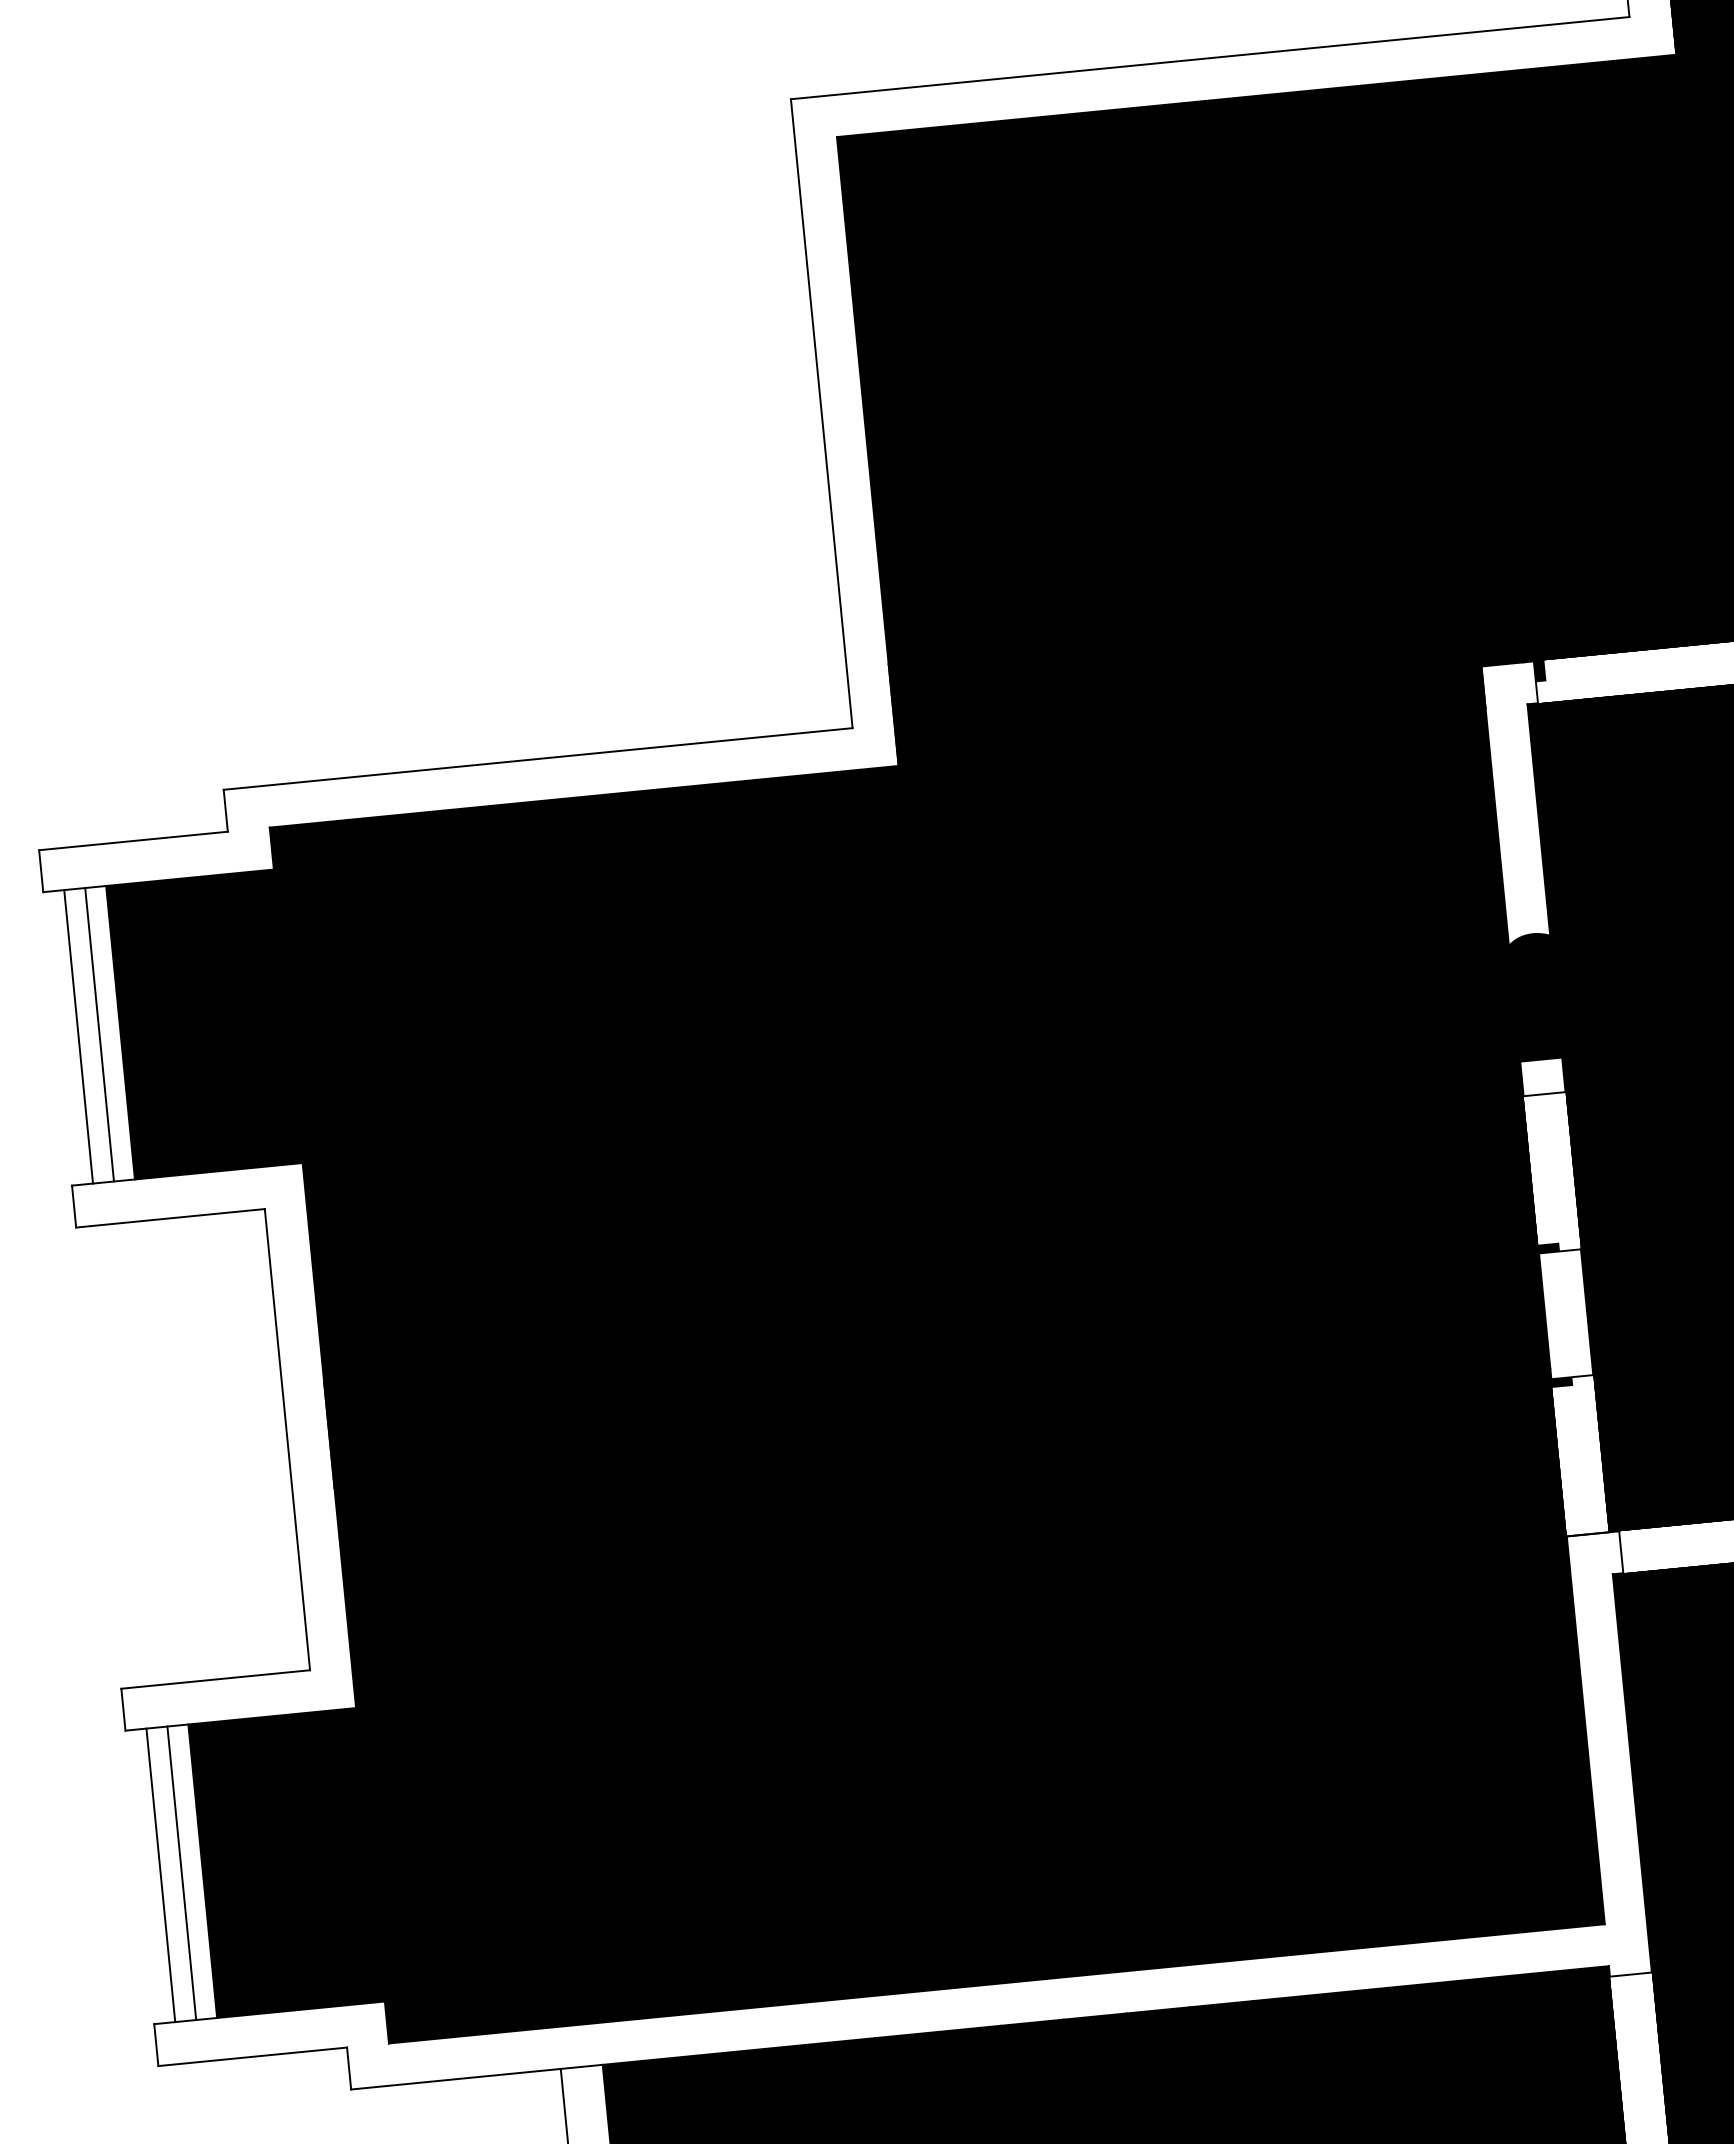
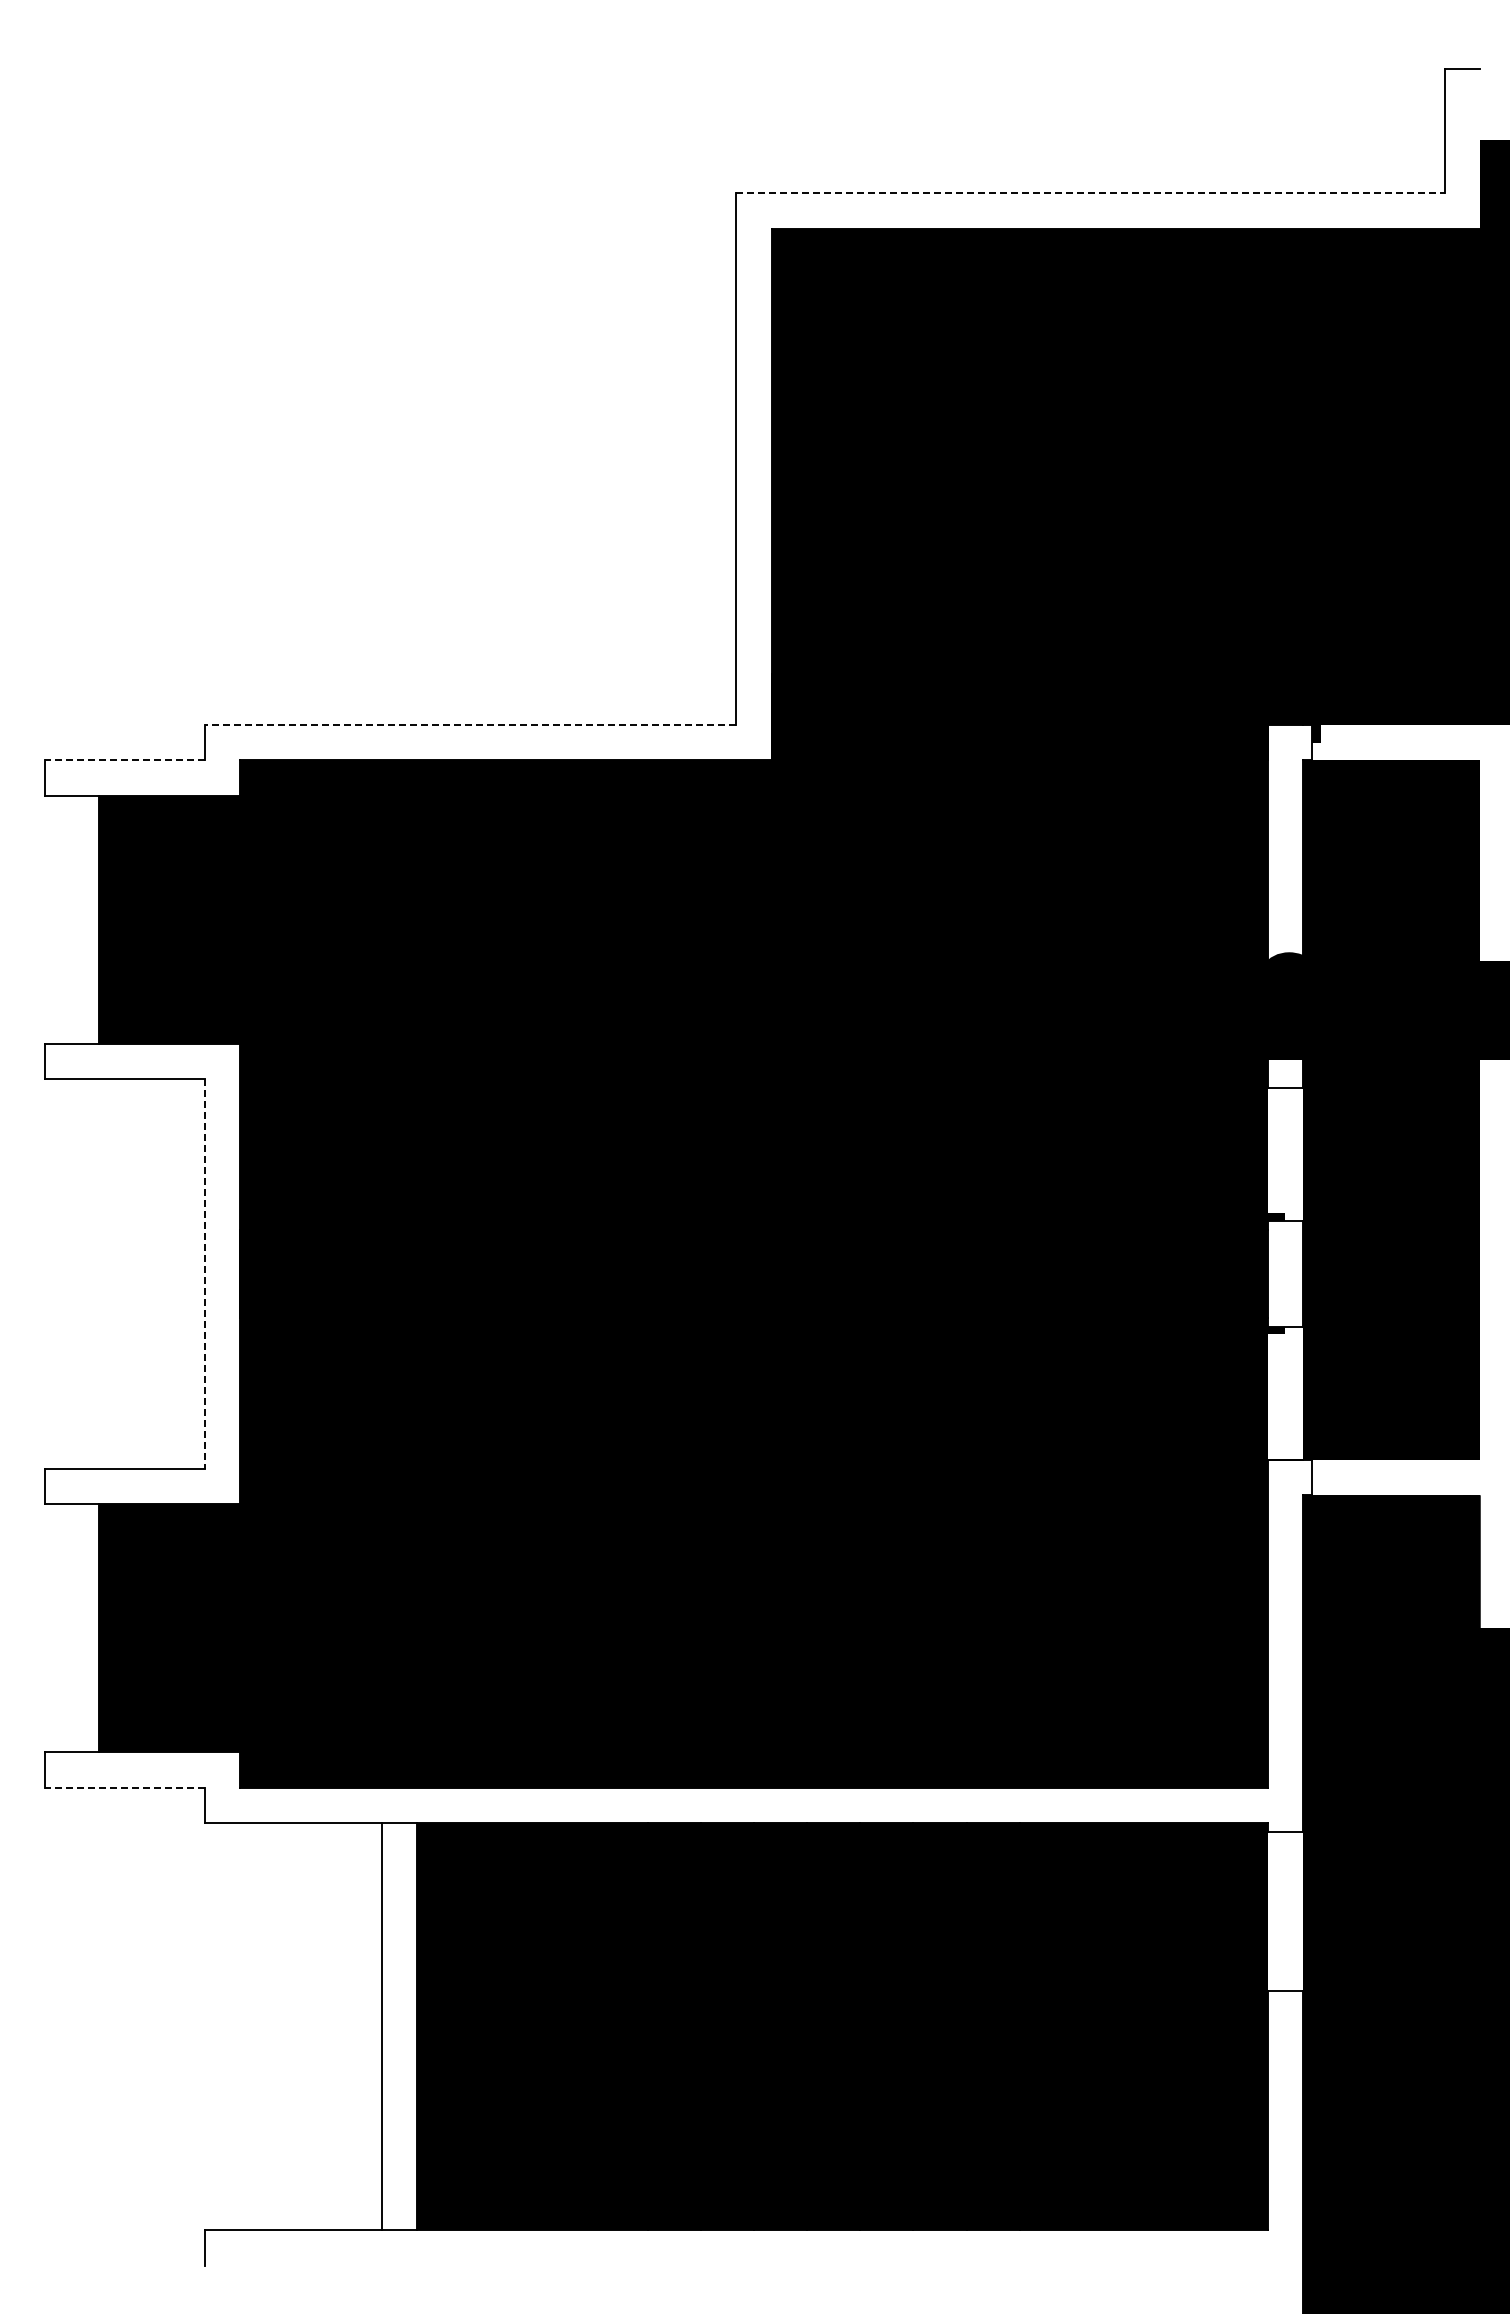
line: (1211, 58) -> (1091, 193), solid -> dashed
line: (538, 758) -> (470, 724), solid -> dashed
line: (133, 841) -> (125, 760), solid -> dashed
line: (99, 1034) -> (80, 919), removed
line: (78, 1036) -> (63, 919), removed
line: (286, 1439) -> (204, 1273), solid -> dashed
line: (181, 1873) -> (80, 1628), removed
line: (161, 1875) -> (63, 1628), removed
line: (253, 2056) -> (125, 1787), solid -> dashed

